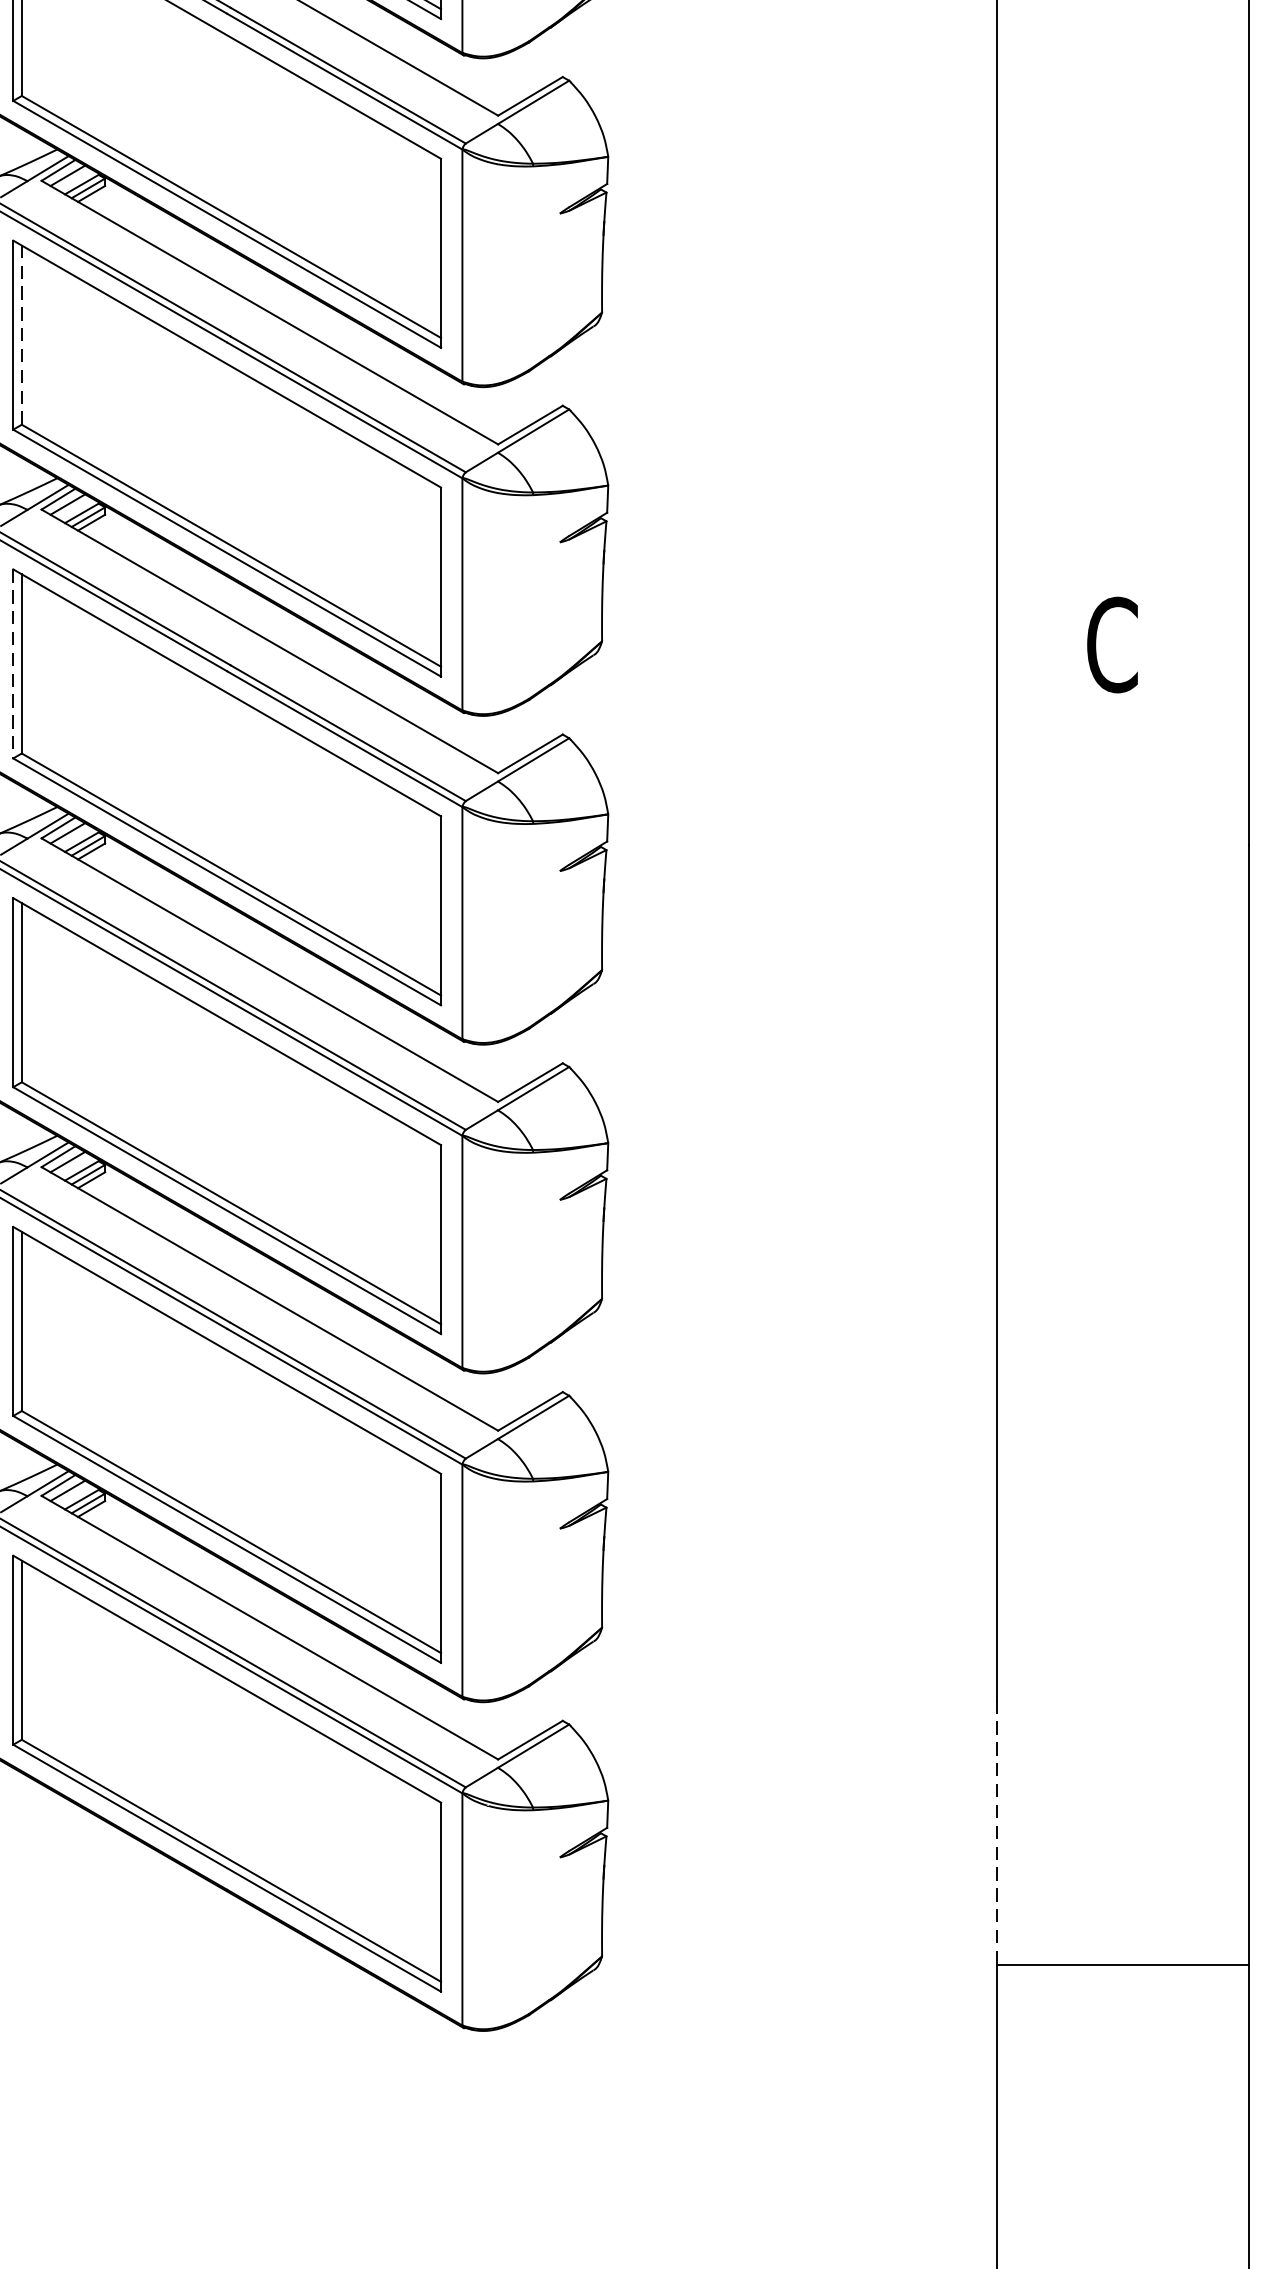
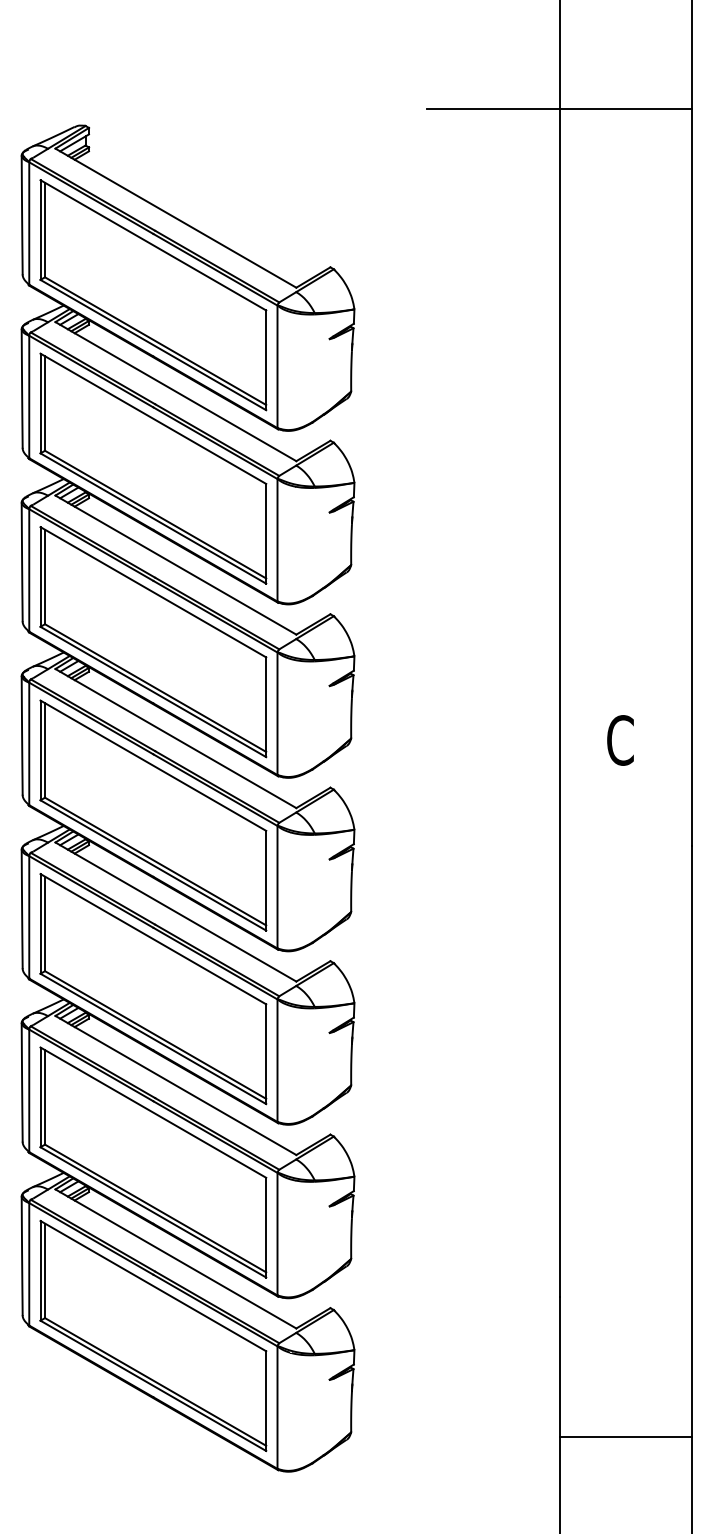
line: (22, 334) -> (45, 576), dashed -> solid
line: (13, 664) -> (40, 750), dashed -> solid
line: (996, 1833) -> (559, 1367), dashed -> solid

